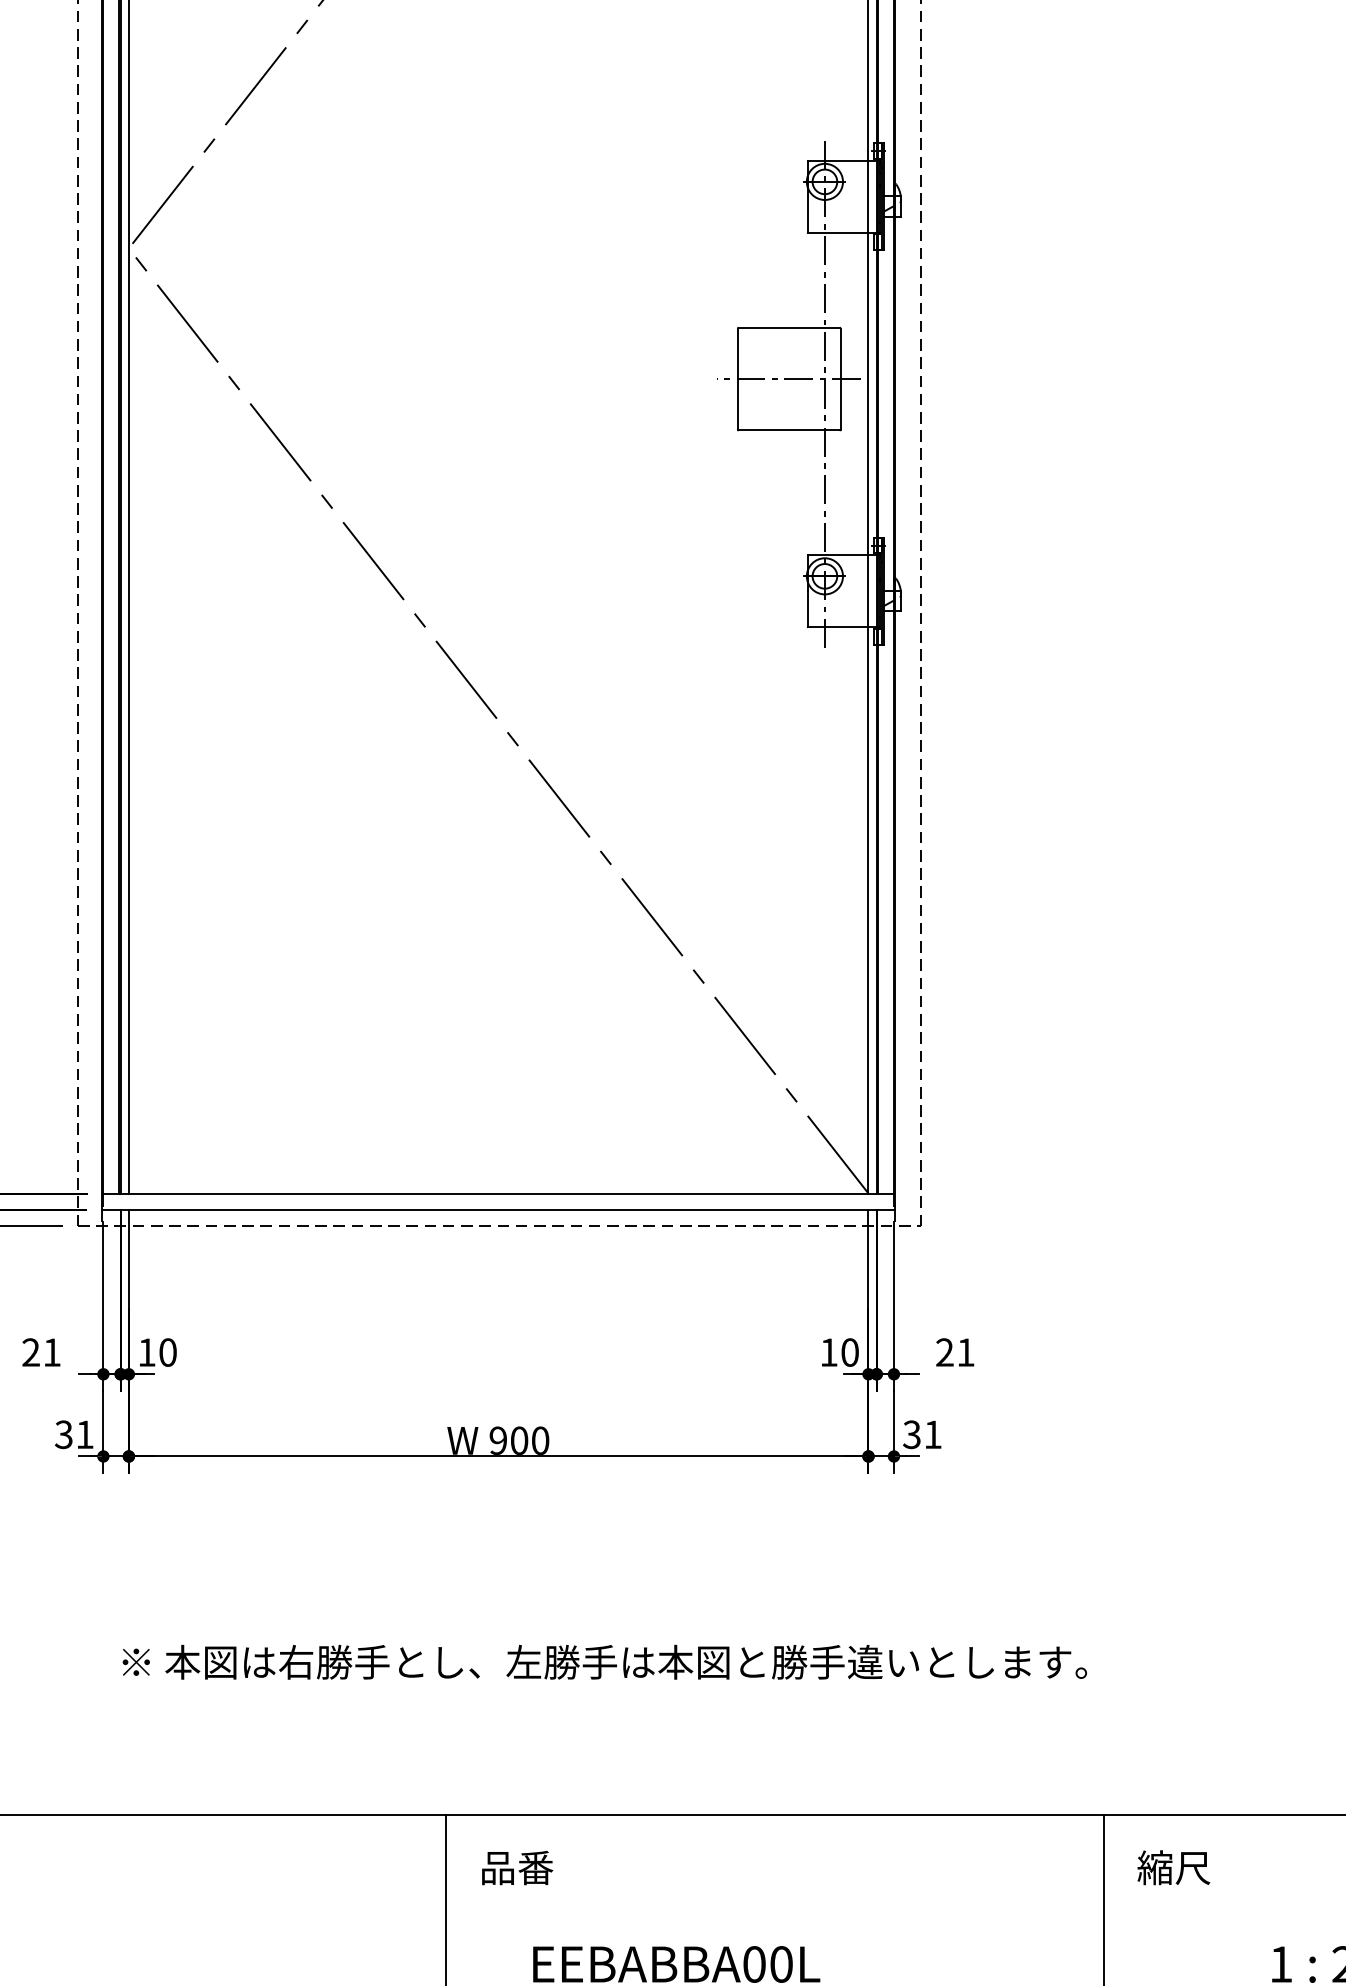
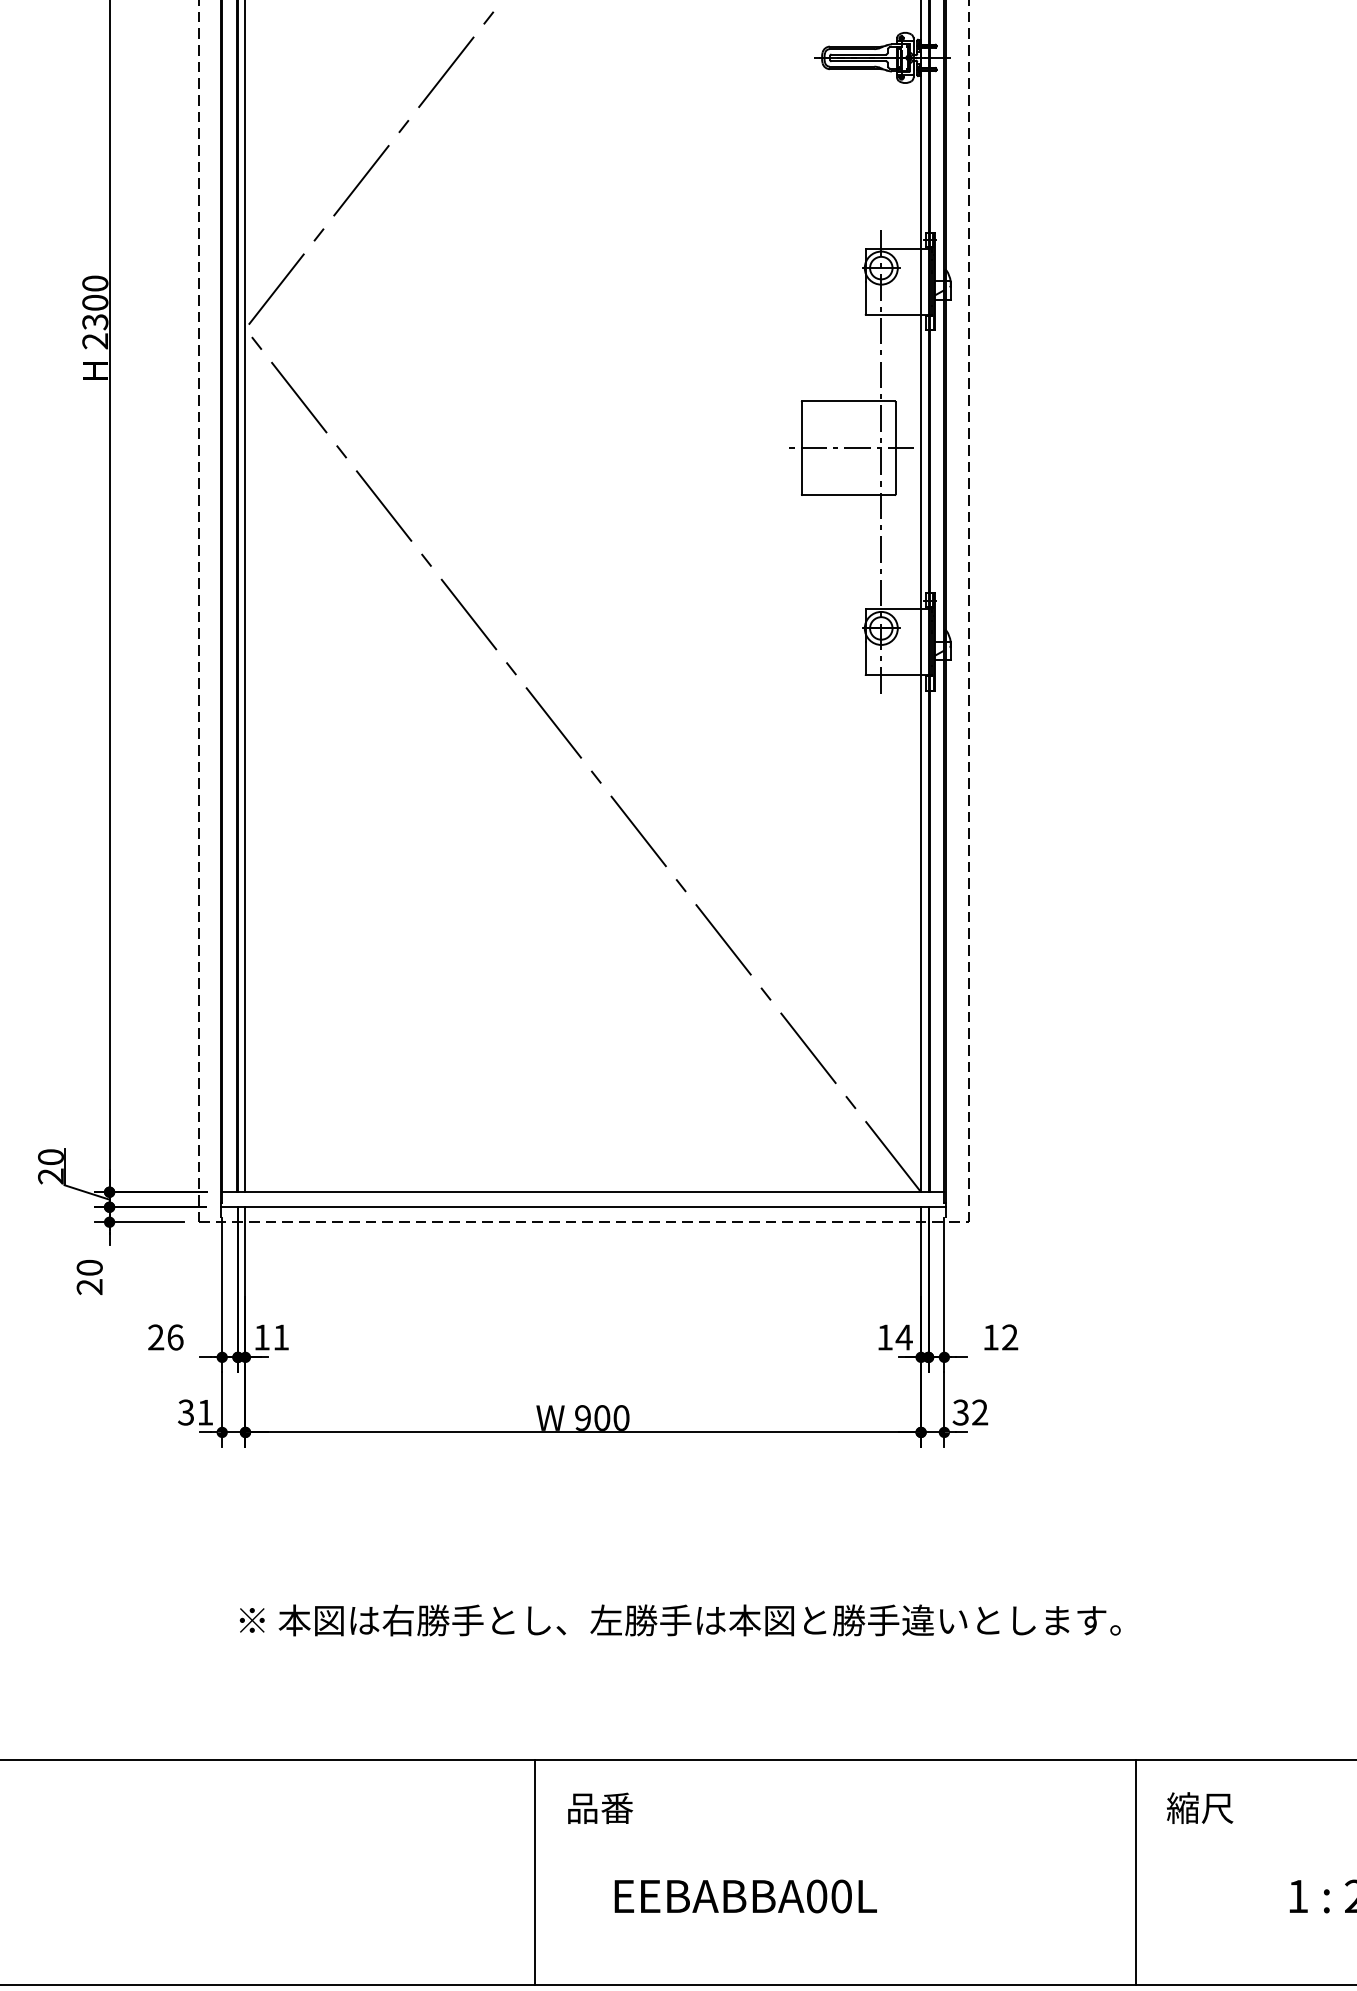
text: (52, 1352) -> (175, 1337), 21 -> 26
text: (168, 1352) -> (281, 1337), 10 -> 11
text: (849, 1352) -> (903, 1337), 10 -> 14
text: (955, 1352) -> (1000, 1337), 21 -> 12
text: (933, 1434) -> (980, 1412), 31 -> 32

